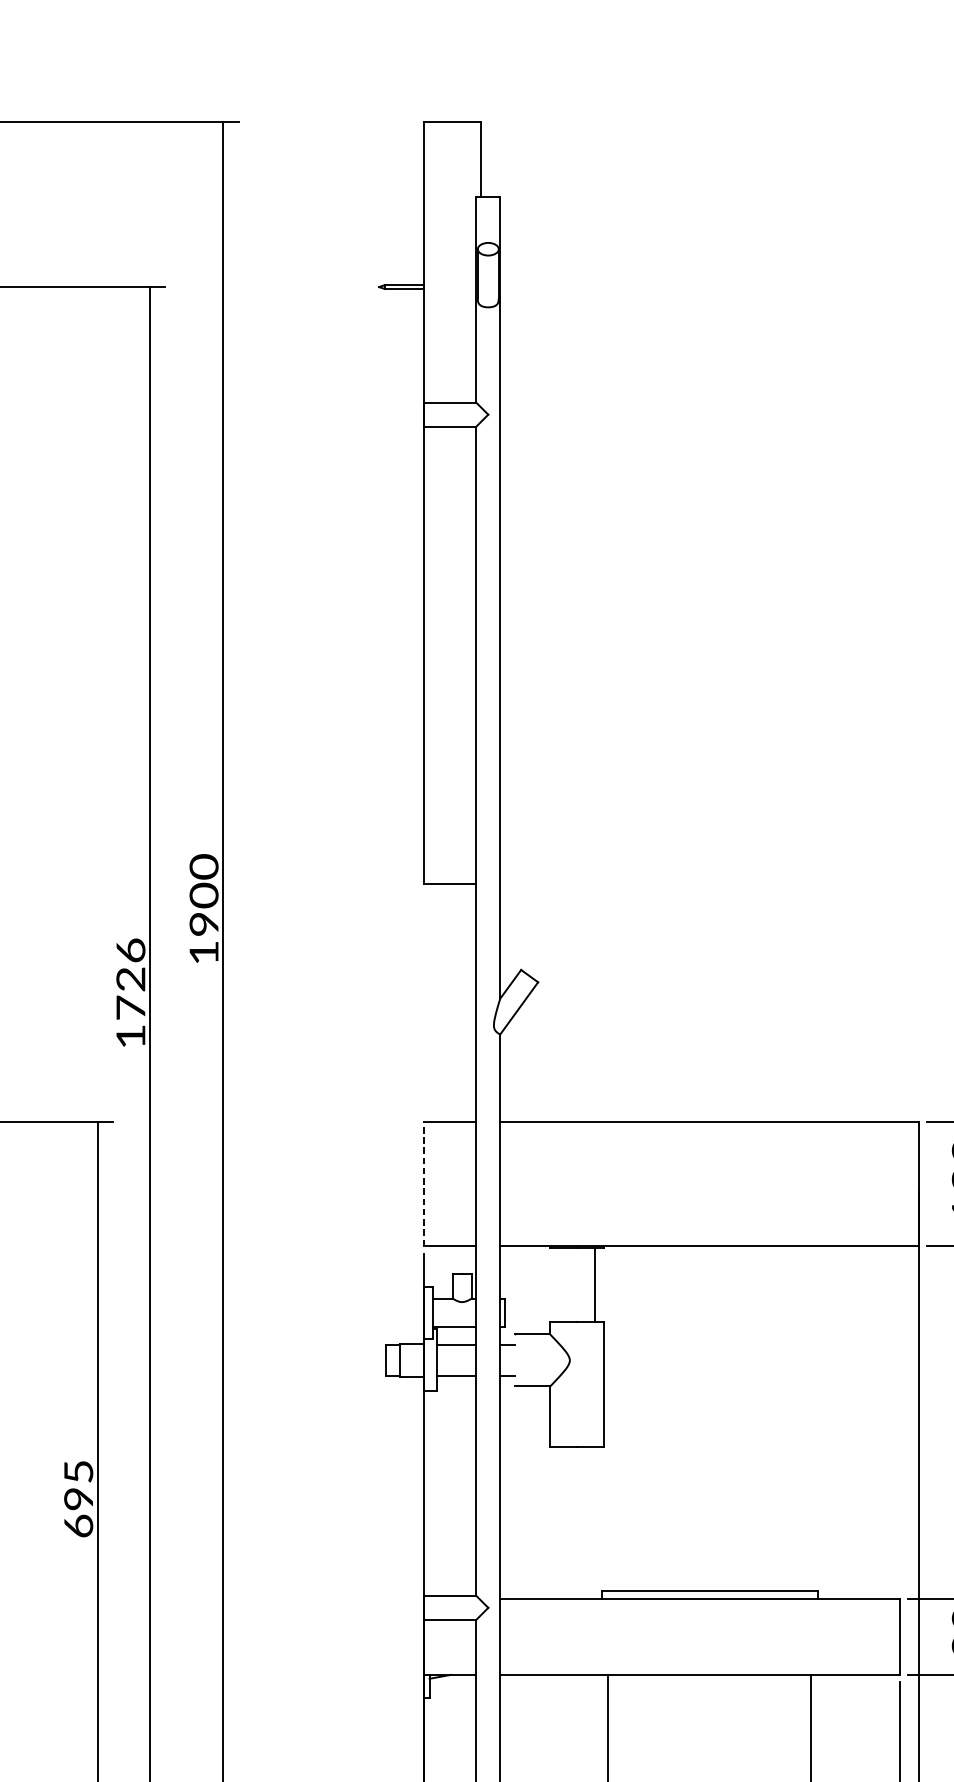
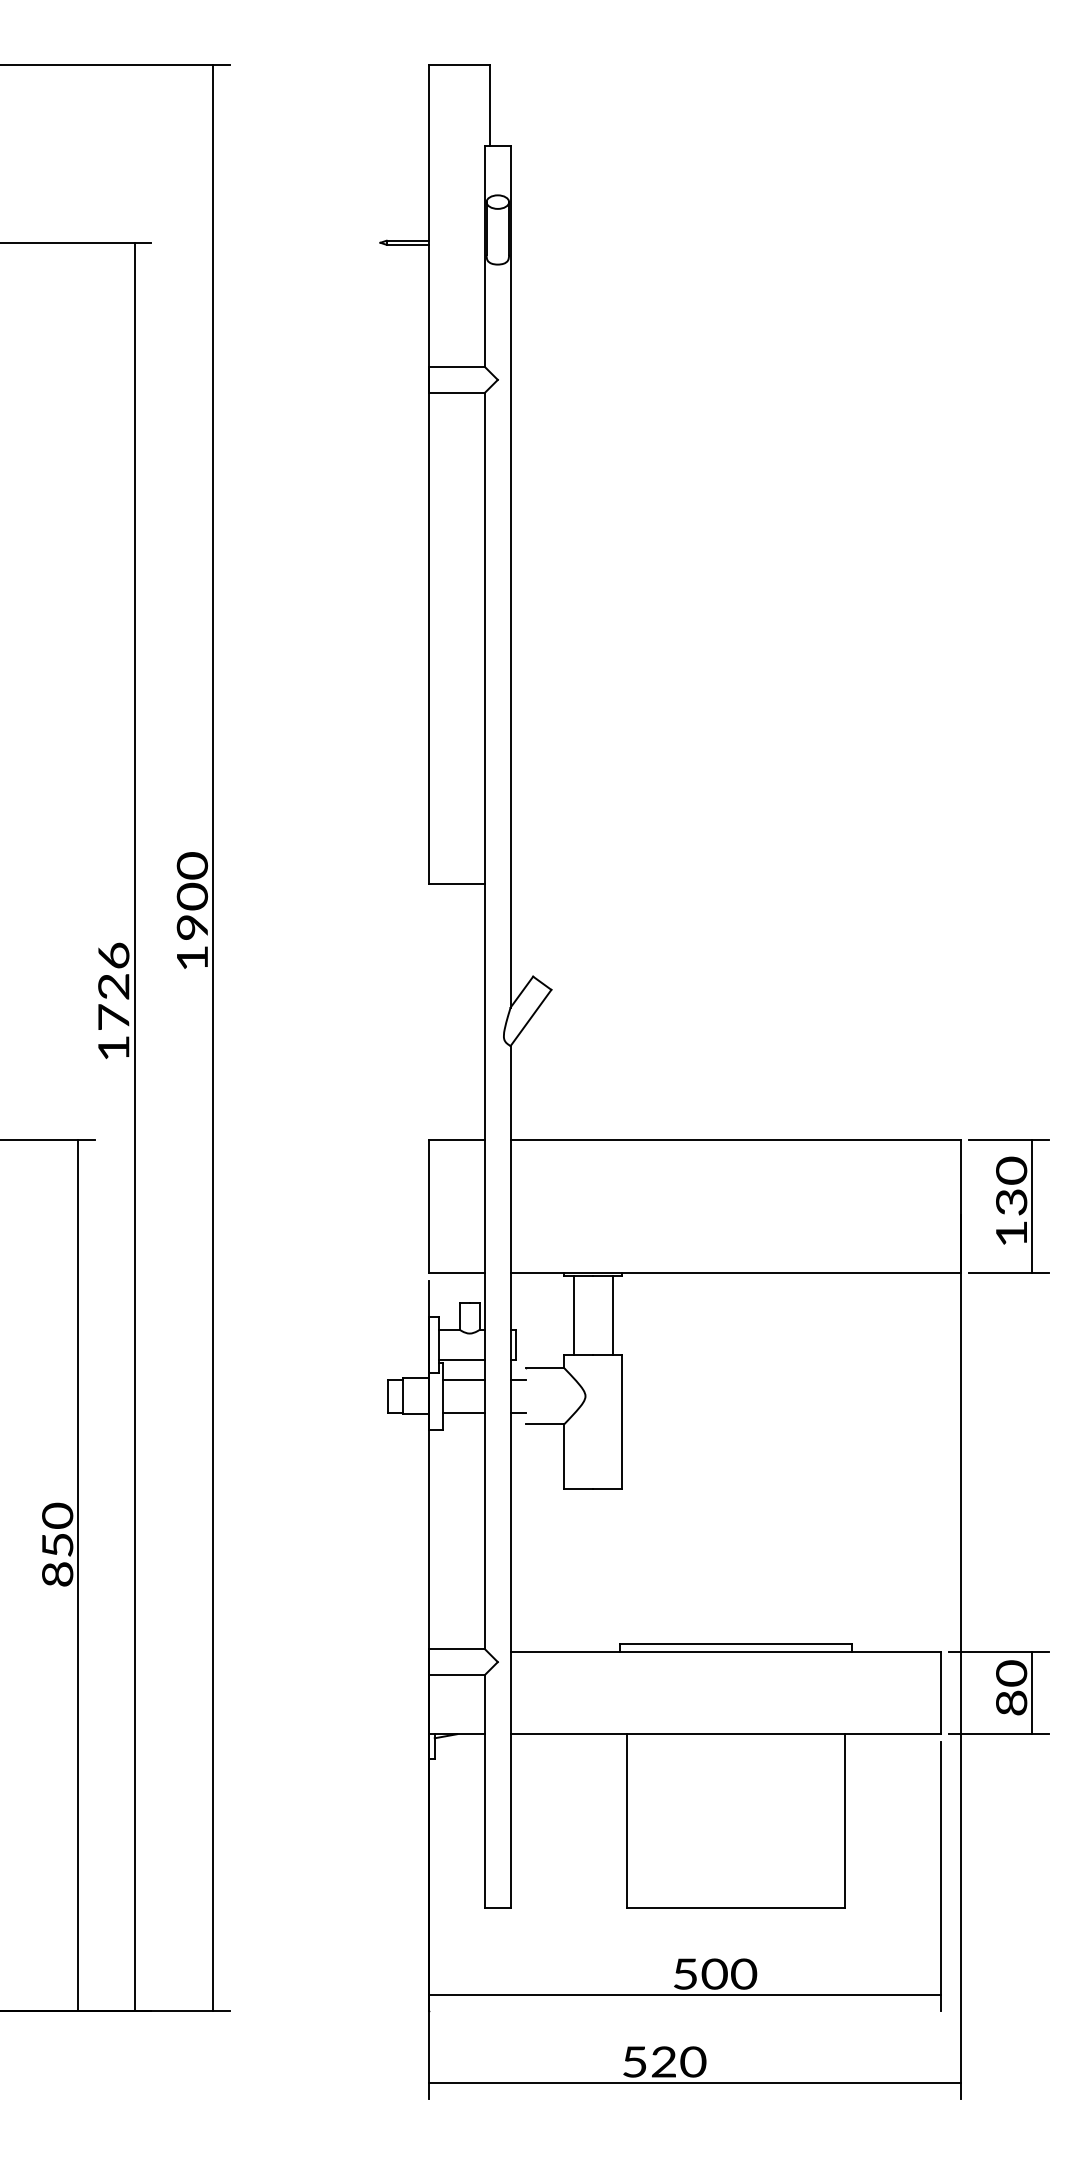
line: (423, 1183) -> (428, 1206), dashed -> solid
line: (559, 1285) -> (574, 1315), added
text: (78, 1498) -> (57, 1544), 695 -> 850

